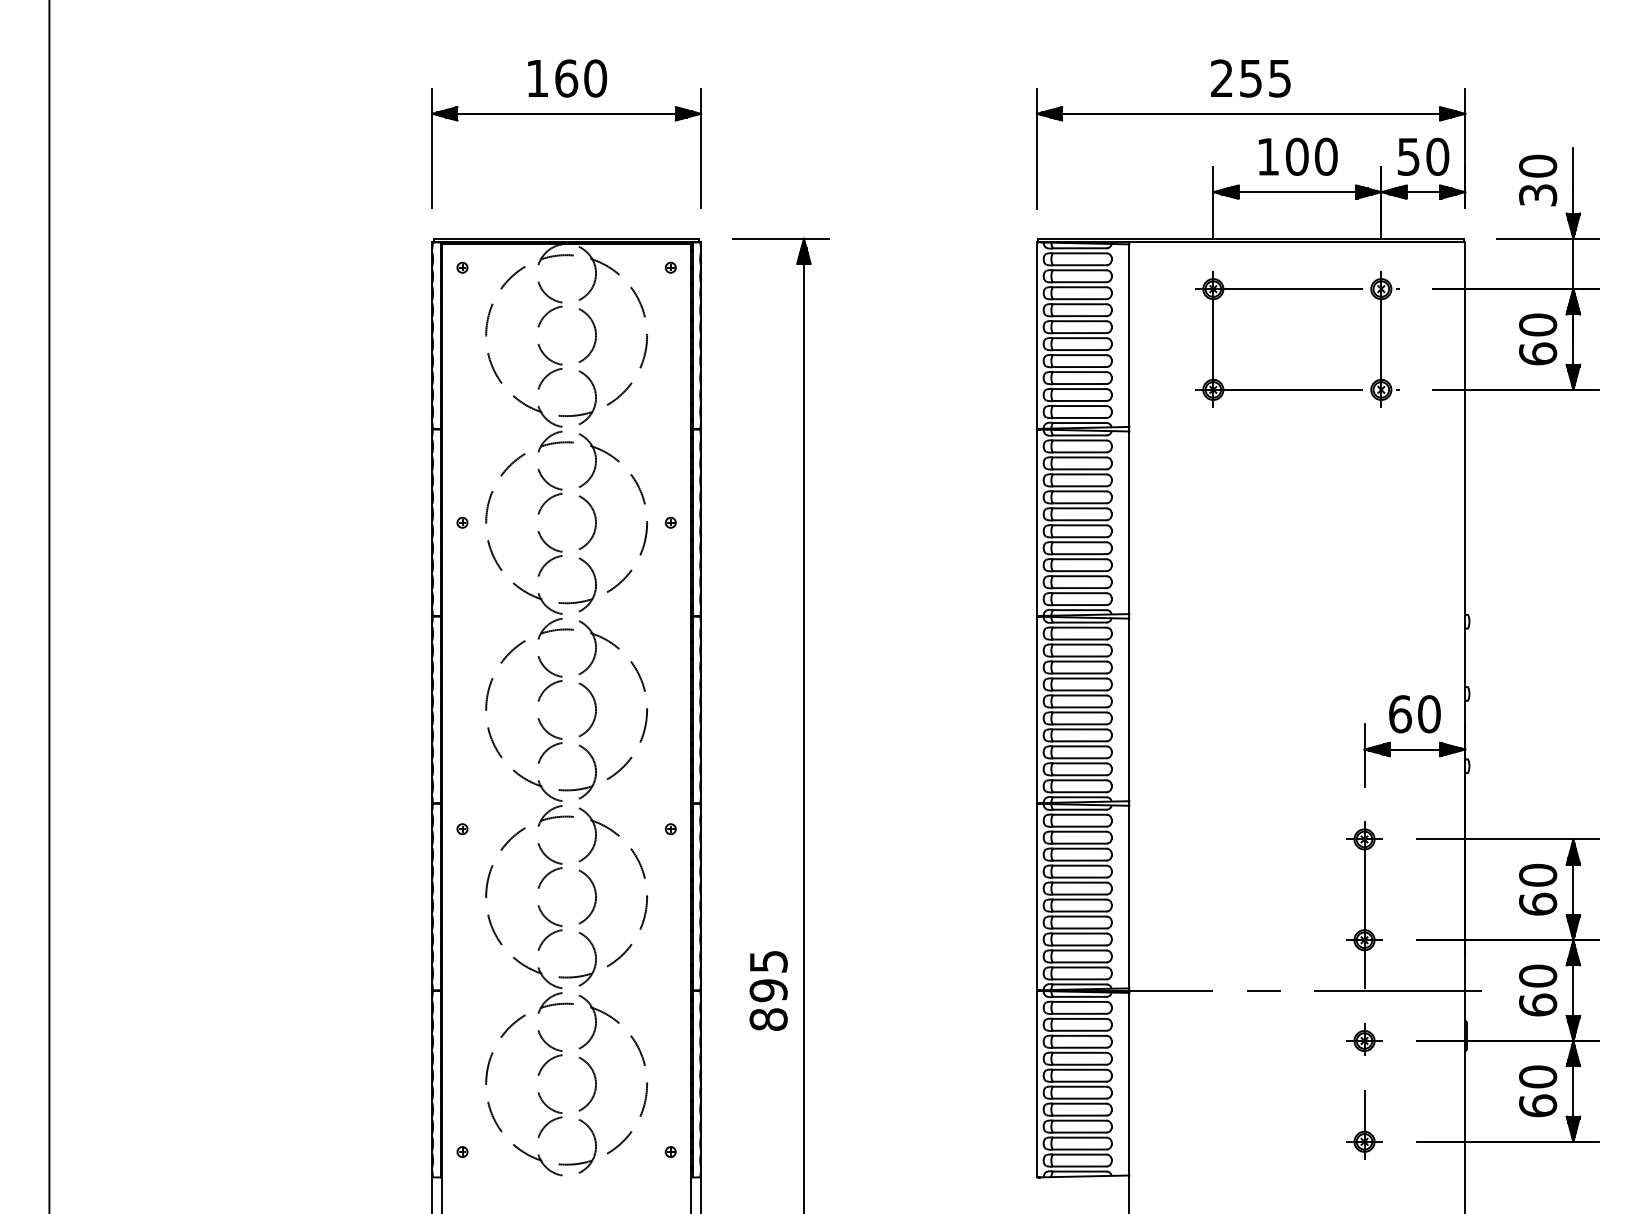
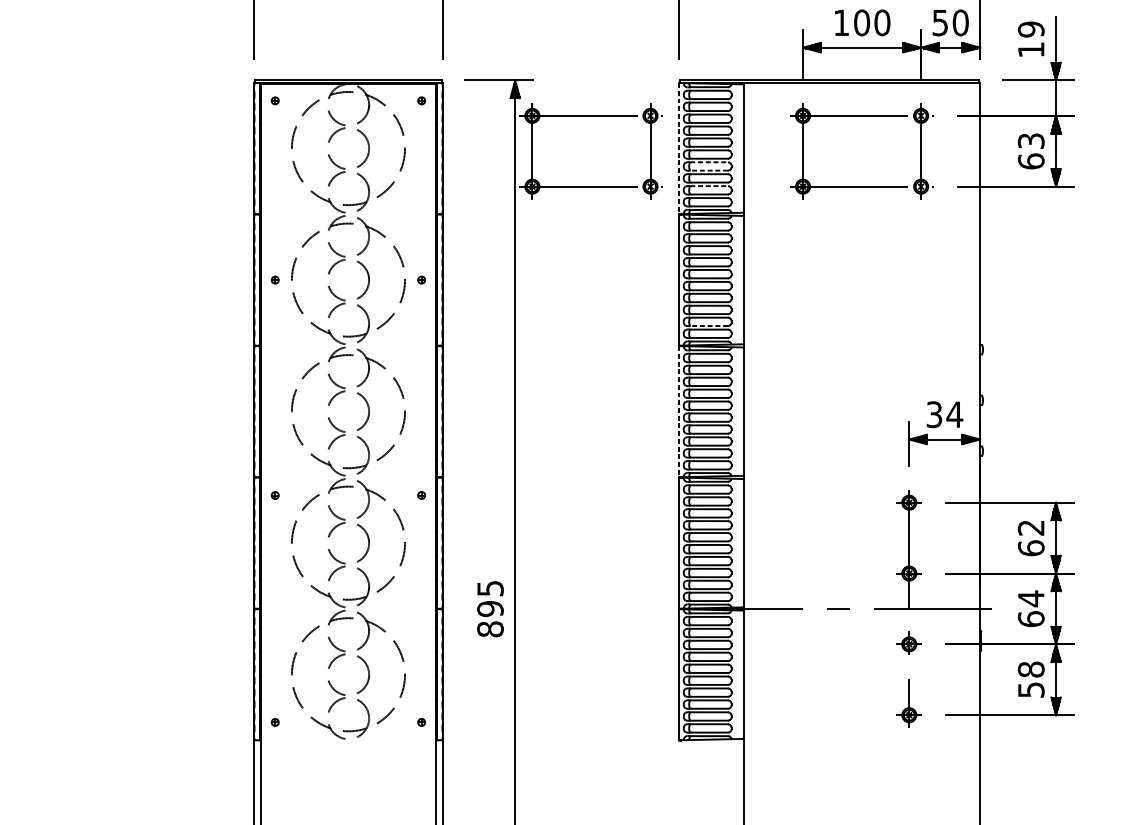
text: (1538, 180) -> (1031, 39), 30 -> 19
part: (912, 289) -> (591, 116), added
text: (1538, 324) -> (1031, 140), 60 -> 63
line: (1036, 336) -> (678, 149), solid -> dashed
line: (1079, 355) -> (708, 162), solid -> dashed
line: (1079, 367) -> (708, 170), solid -> dashed
line: (1079, 389) -> (708, 186), solid -> dashed
line: (1079, 588) -> (708, 326), solid -> dashed
line: (1036, 710) -> (678, 412), solid -> dashed
text: (1415, 714) -> (945, 414), 60 -> 34
text: (1538, 874) -> (1031, 527), 60 -> 62
text: (1538, 976) -> (1031, 599), 60 -> 64
text: (1538, 1091) -> (1031, 679), 60 -> 58

